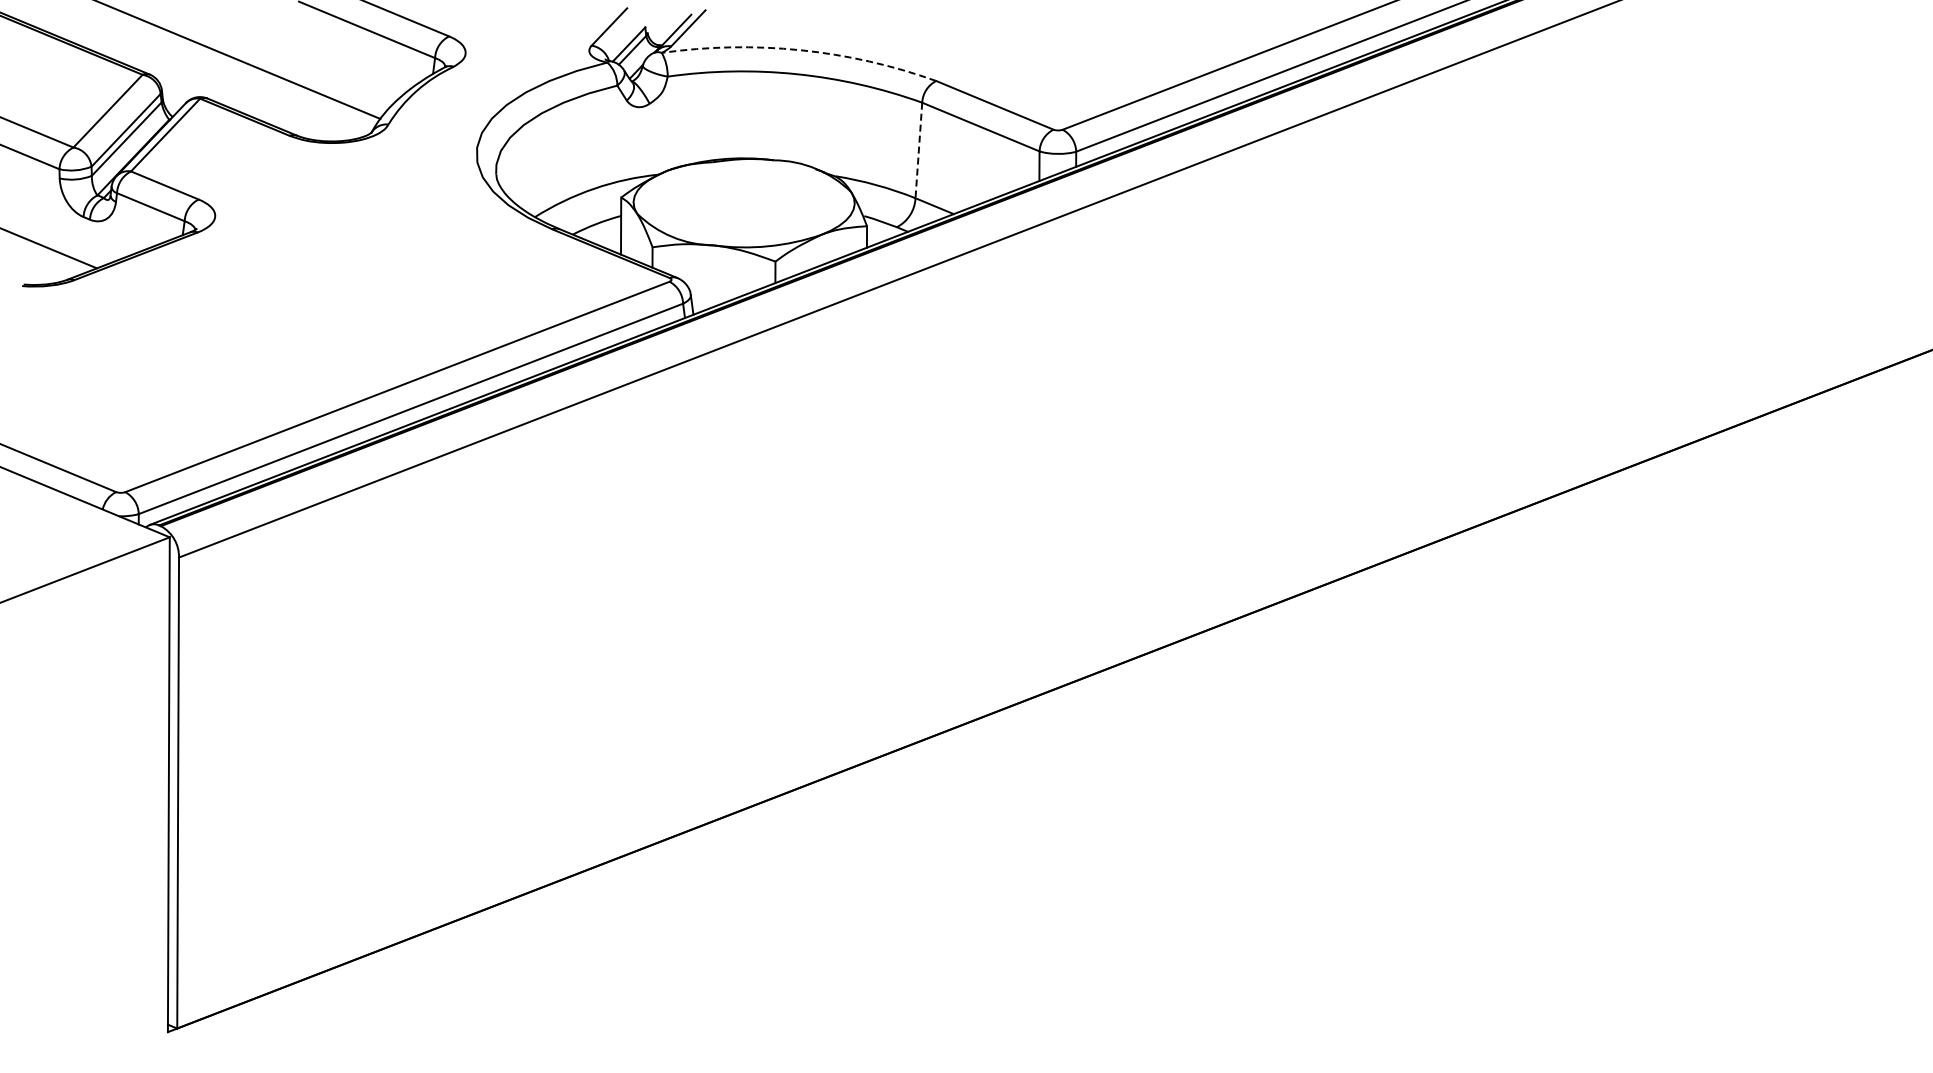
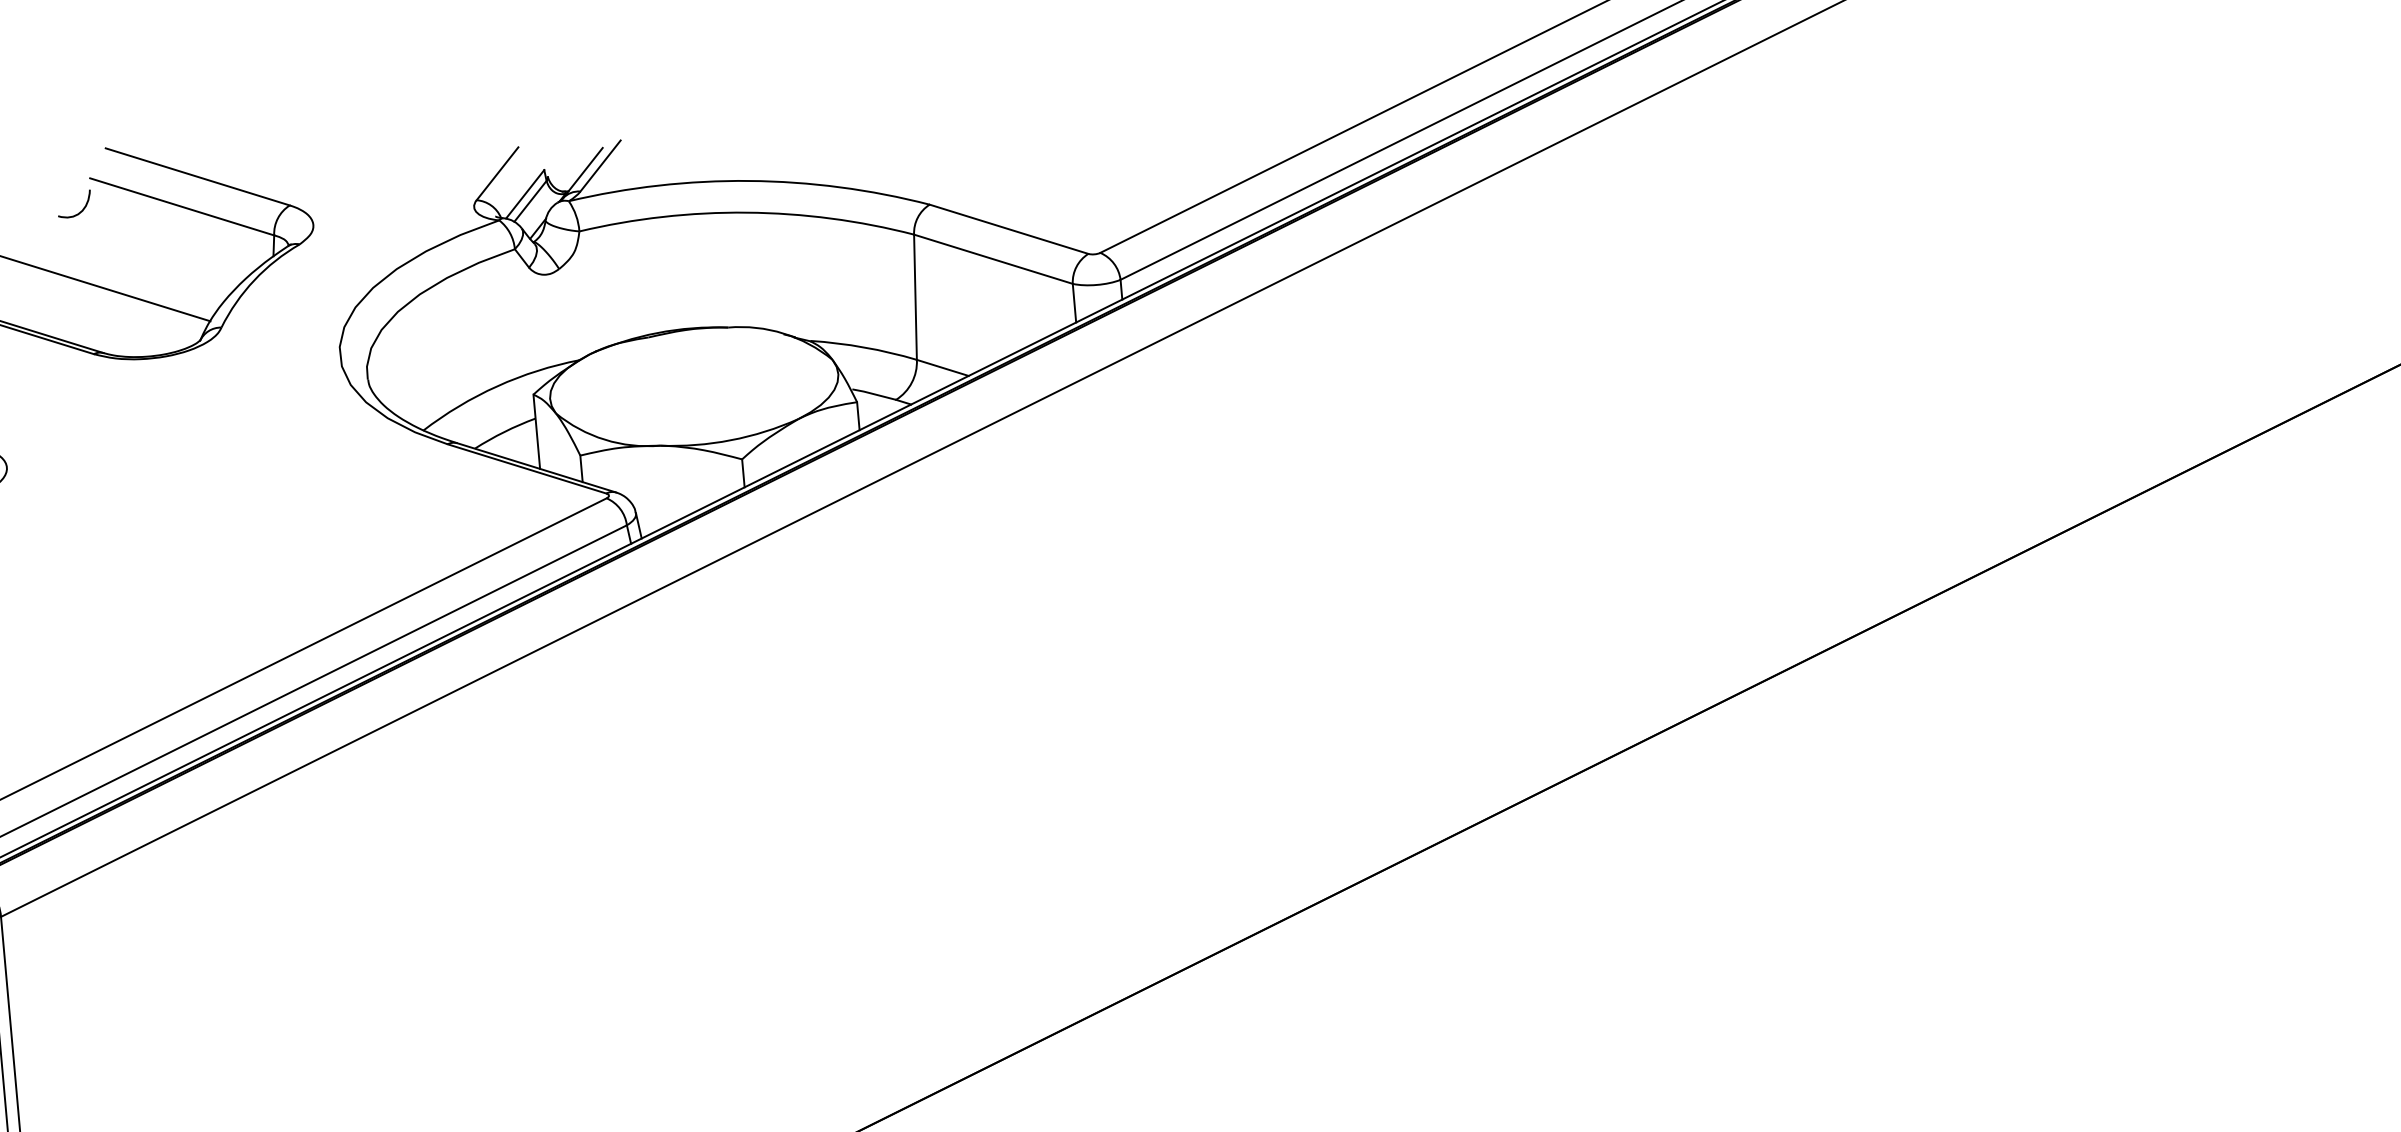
curve: (289, 25) -> (80, 210), added
arc: (800, 50) -> (749, 181), dashed -> solid
line: (918, 150) -> (915, 297), dashed -> solid

